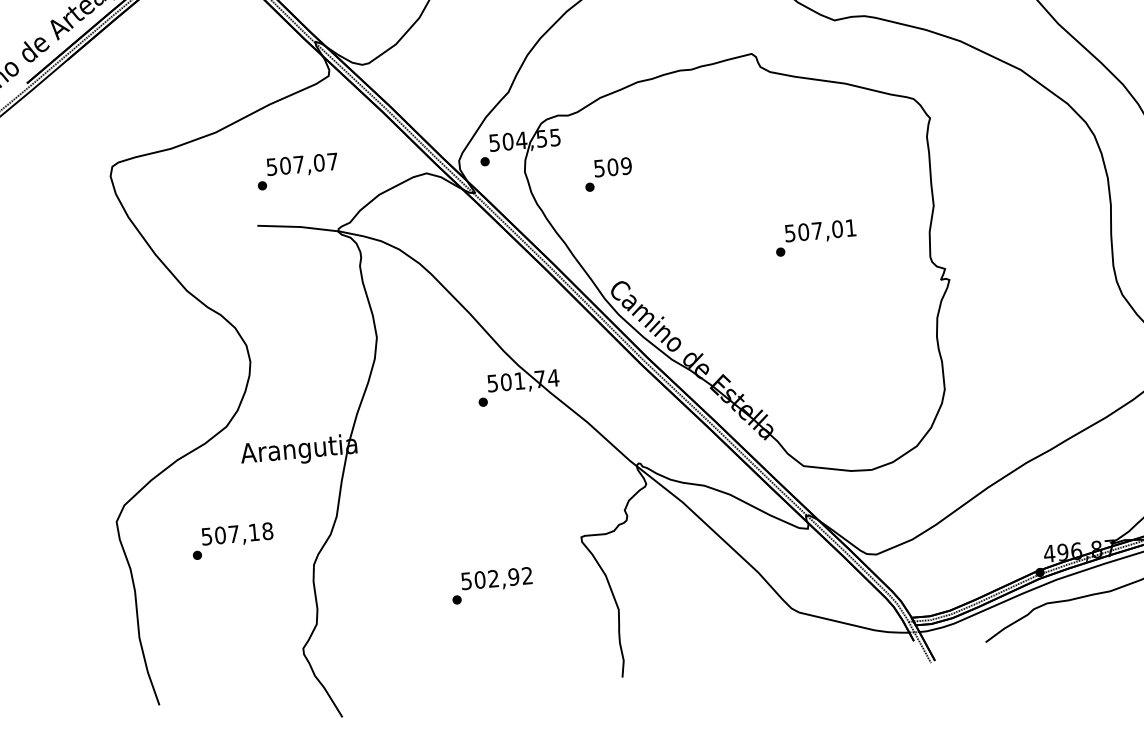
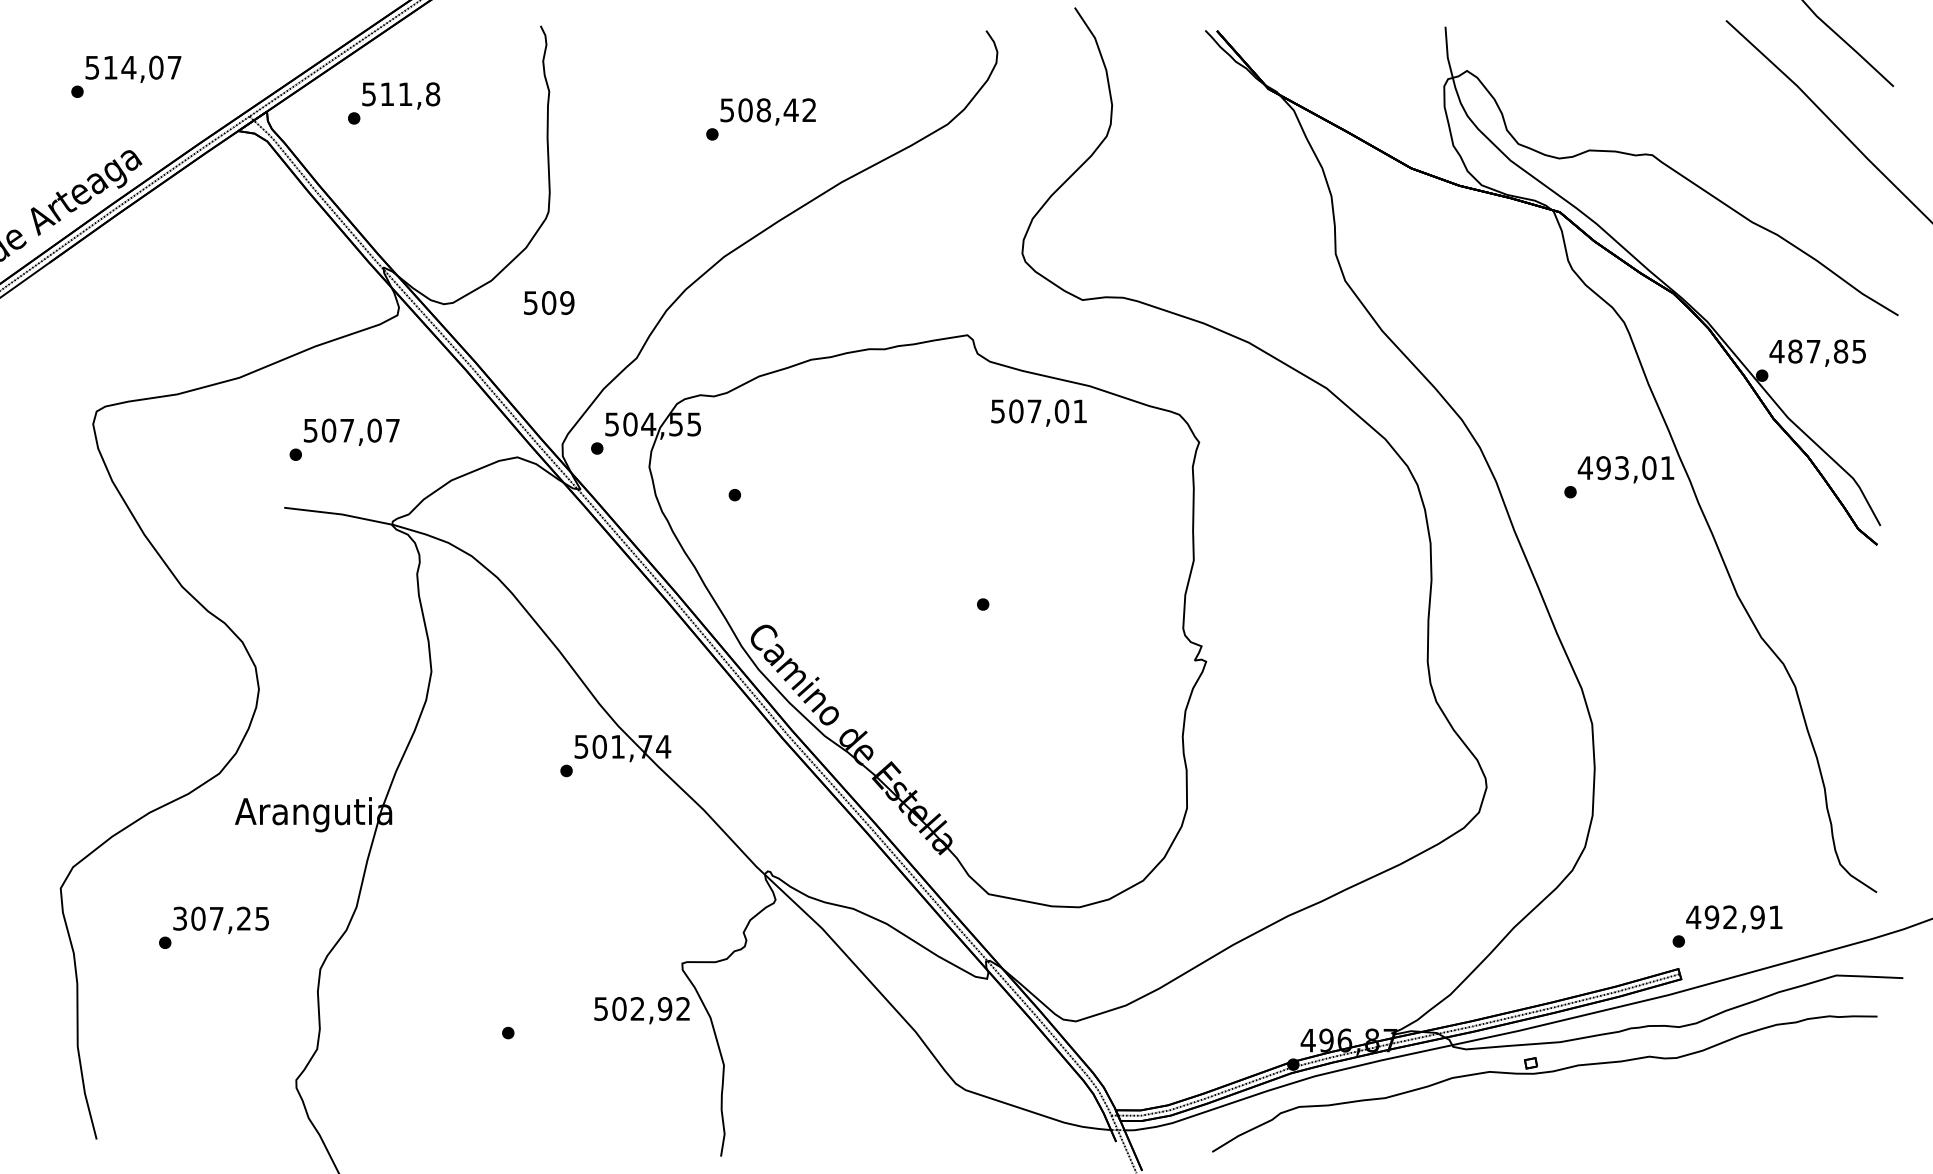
text: (613, 166) -> (549, 302), moved
text: (820, 231) -> (1038, 412), moved
text: (237, 533) -> (221, 918), 507,18 -> 307,25
text: (496, 579) -> (641, 1010), moved

